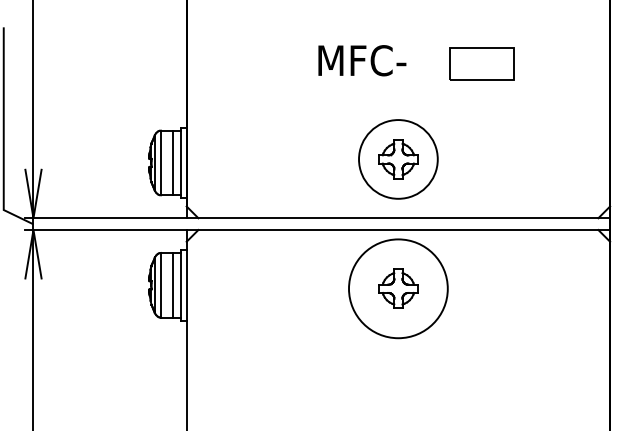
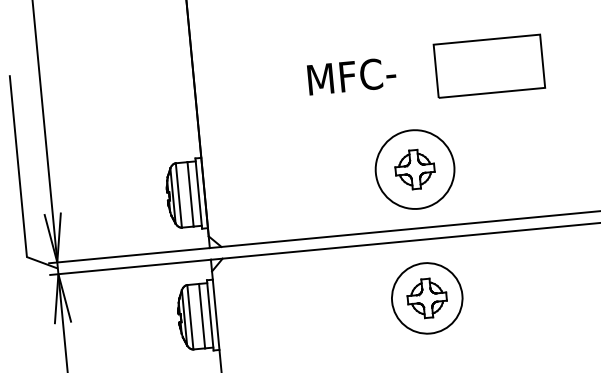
text: (362, 60) -> (352, 76), moved
part: (482, 63) -> (489, 66), size x1.67
circle: (398, 288) -> (427, 298), size x0.71

